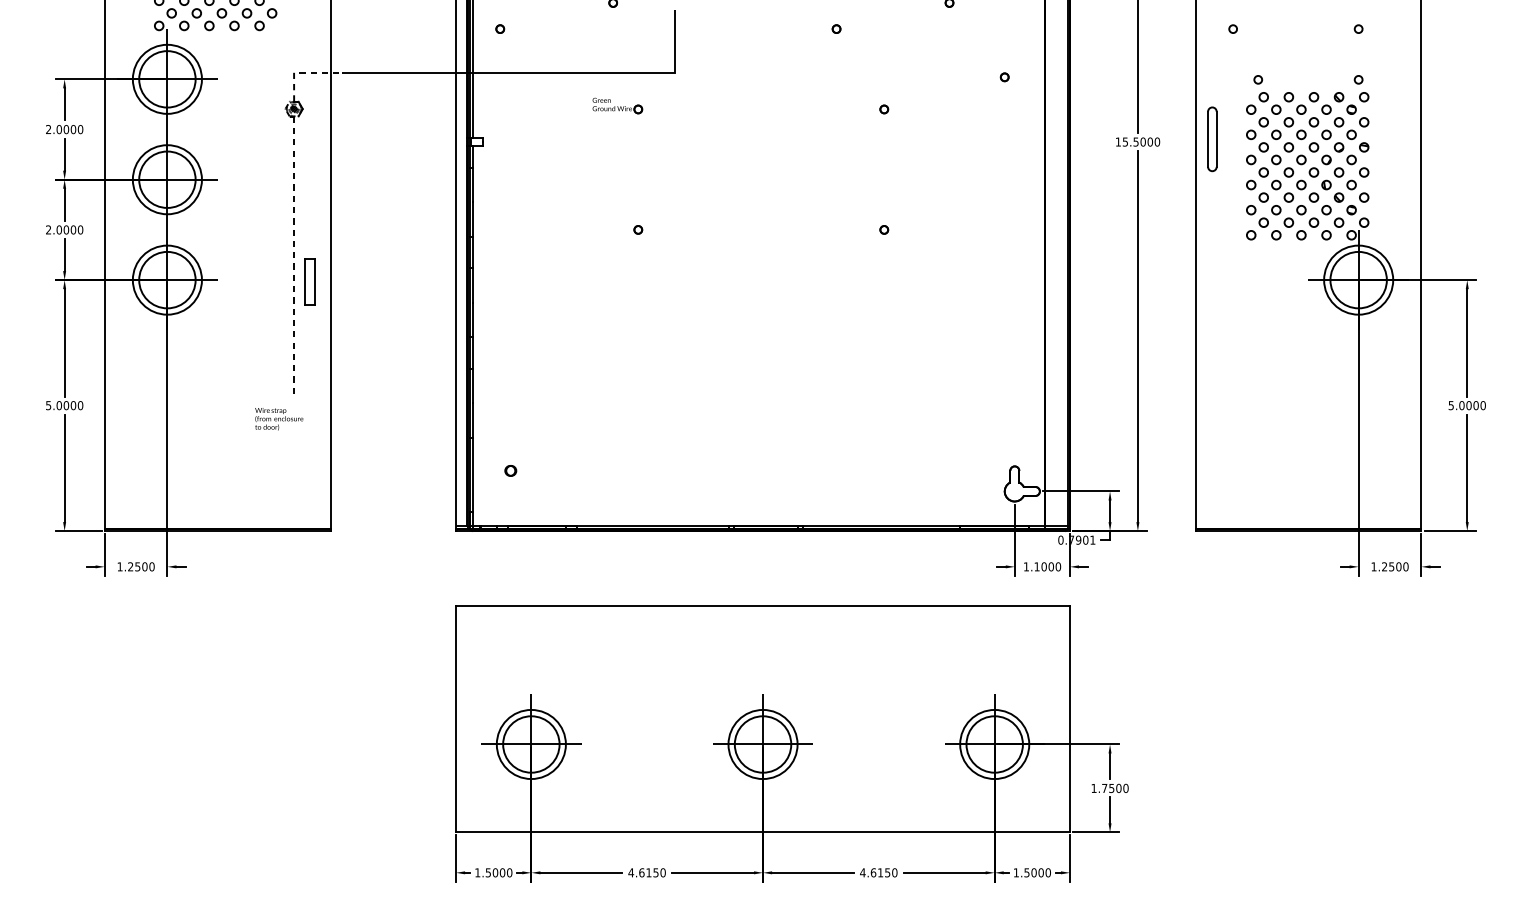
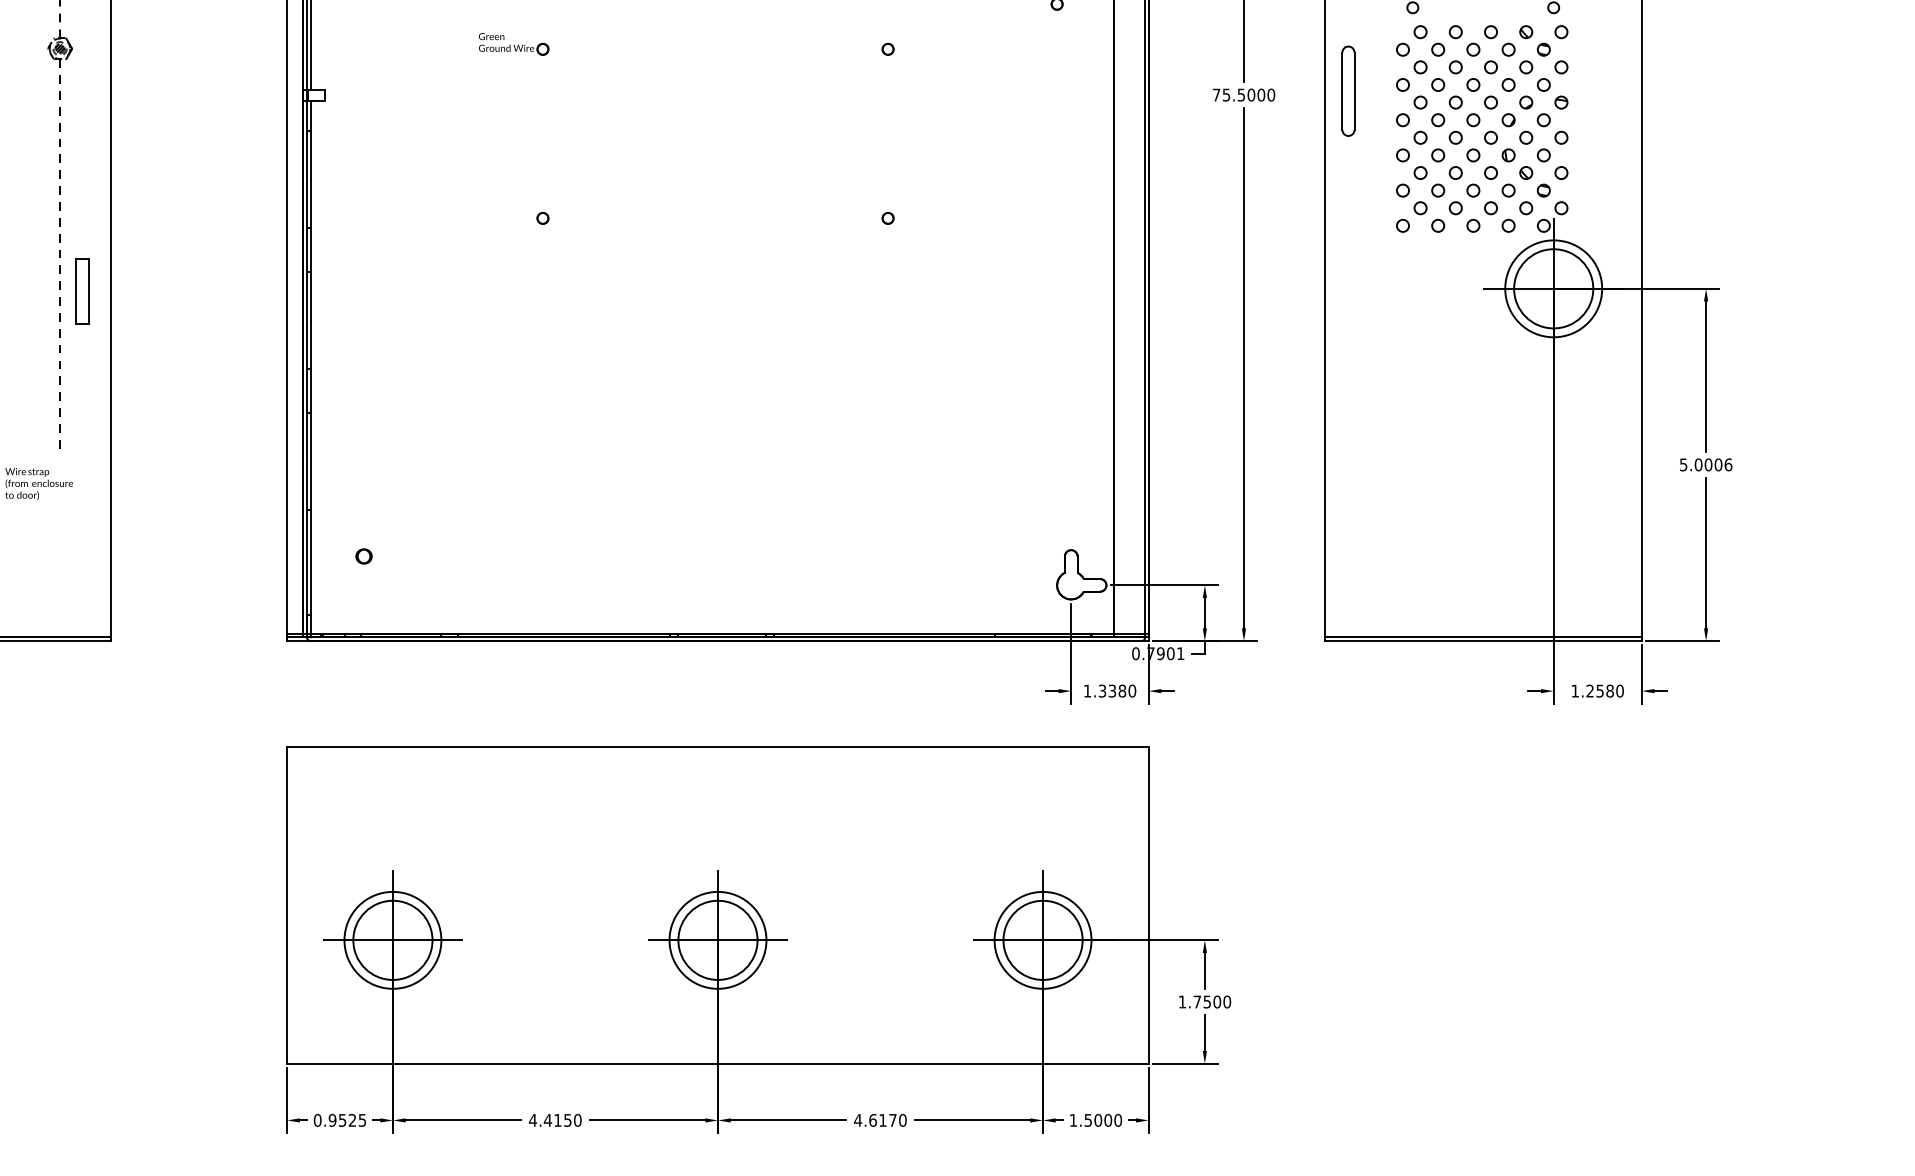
text: (1117, 141) -> (1215, 94), 15.5000 -> 75.5000
text: (1482, 405) -> (1727, 464), 5.0000 -> 5.0006
text: (1043, 566) -> (1111, 690), 1.1000 -> 1.3380
text: (1398, 566) -> (1609, 690), 1.2500 -> 1.2580
text: (493, 872) -> (339, 1119), 1.5000 -> 0.9525
text: (641, 872) -> (547, 1119), 4.6150 -> 4.4150
text: (887, 872) -> (892, 1119), 4.6150 -> 4.6170

